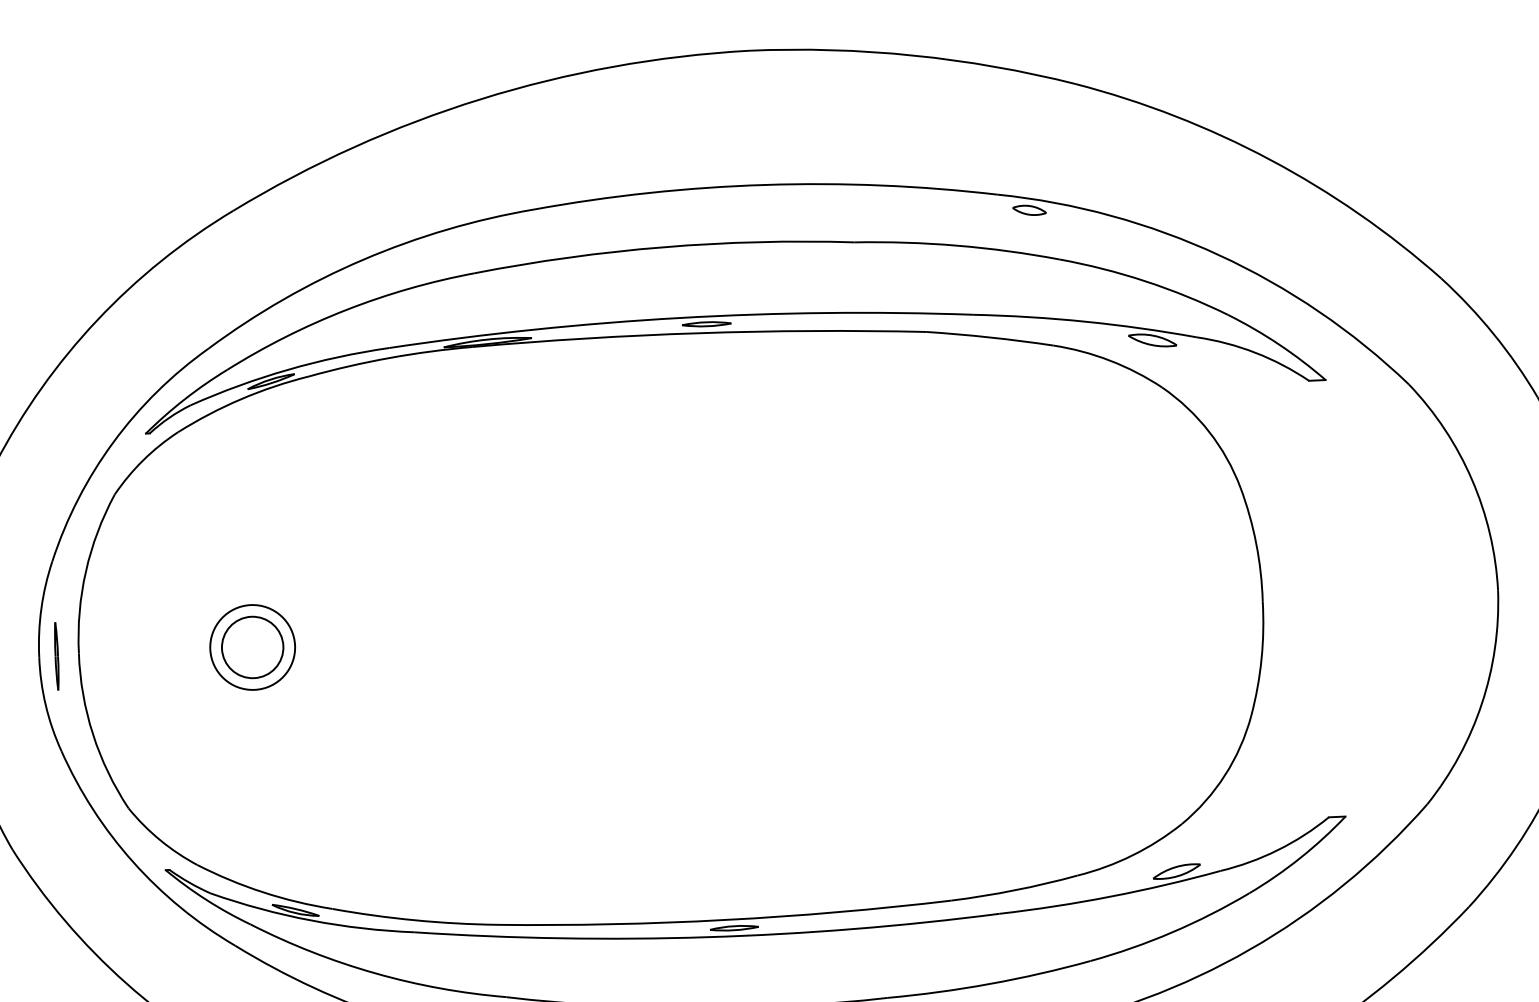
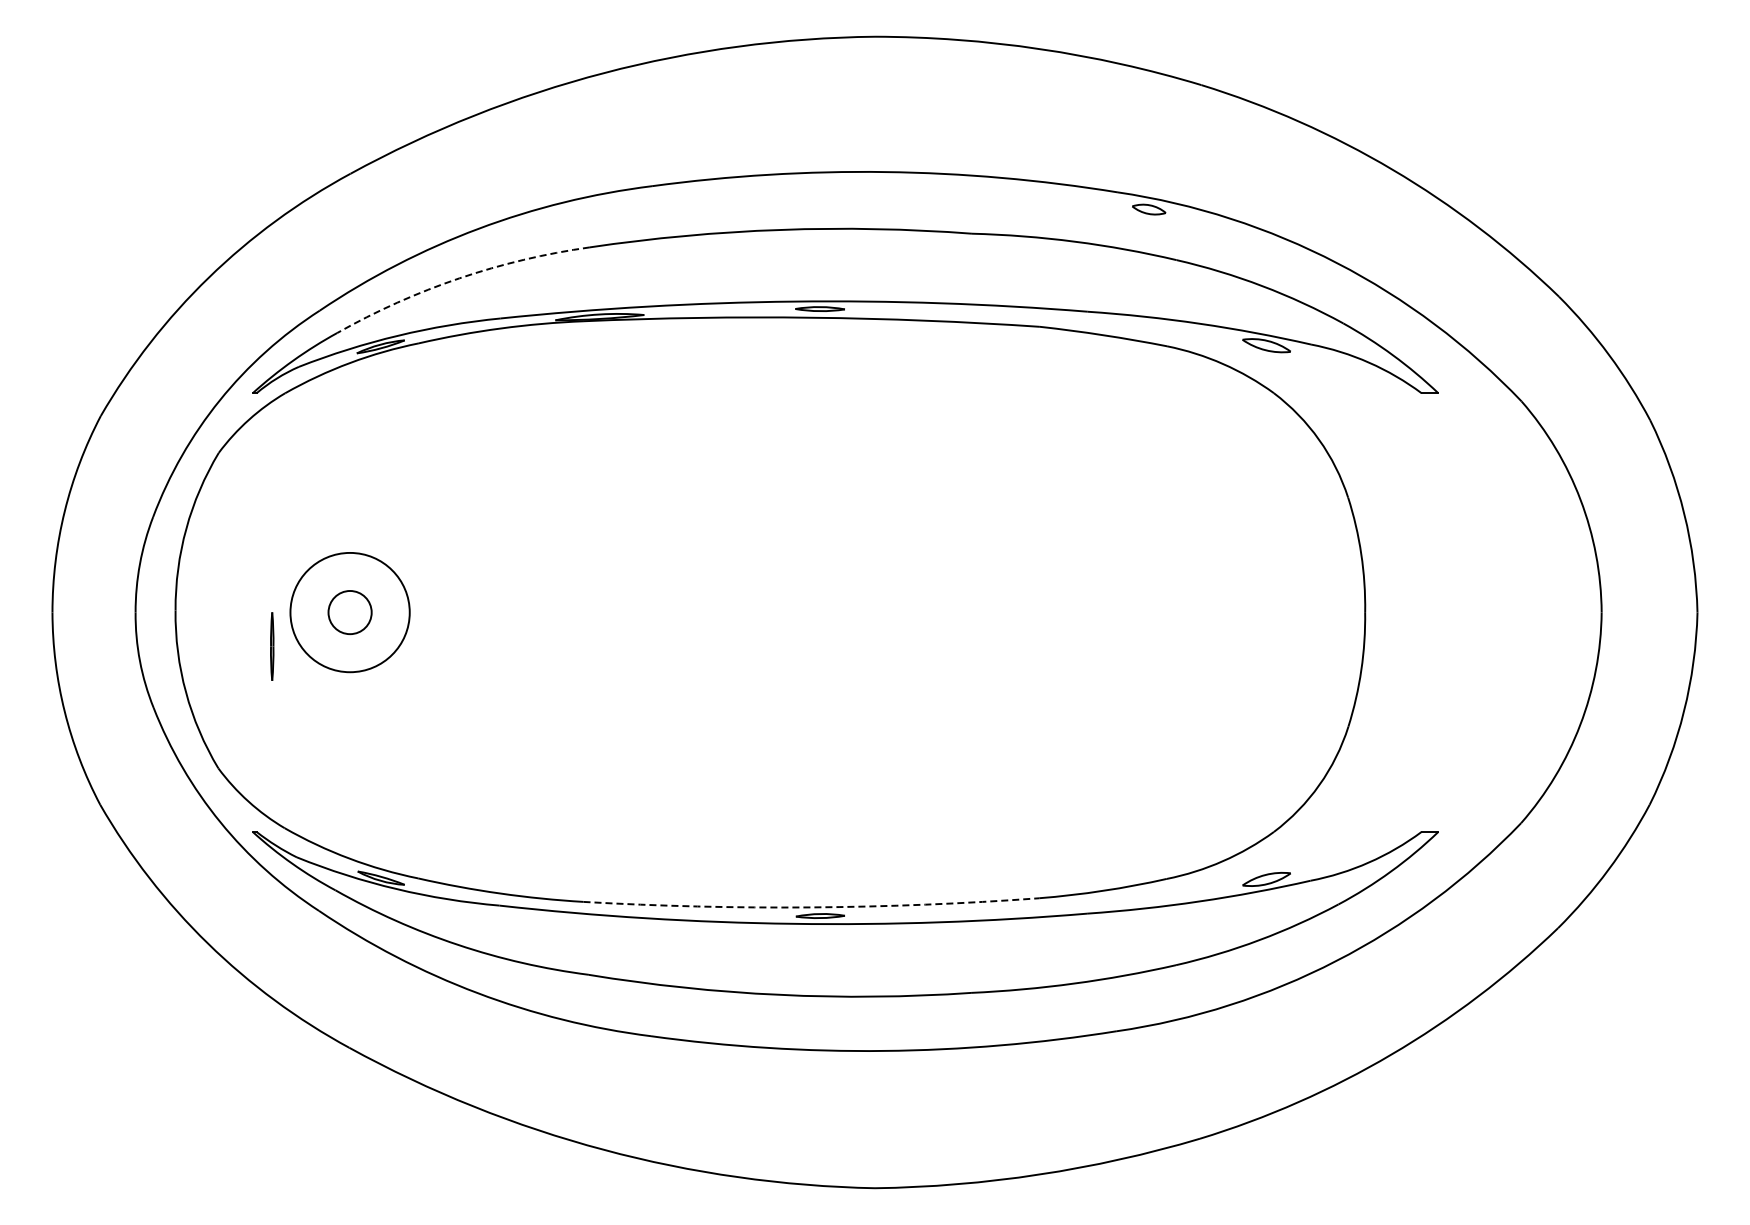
arc: (346, 310) -> (459, 278), solid -> dashed
circle: (252, 647) -> (349, 612), size x0.7
circle: (252, 647) -> (349, 612), size x1.4
line: (57, 656) -> (272, 646), moved
arc: (725, 920) -> (811, 907), solid -> dashed

